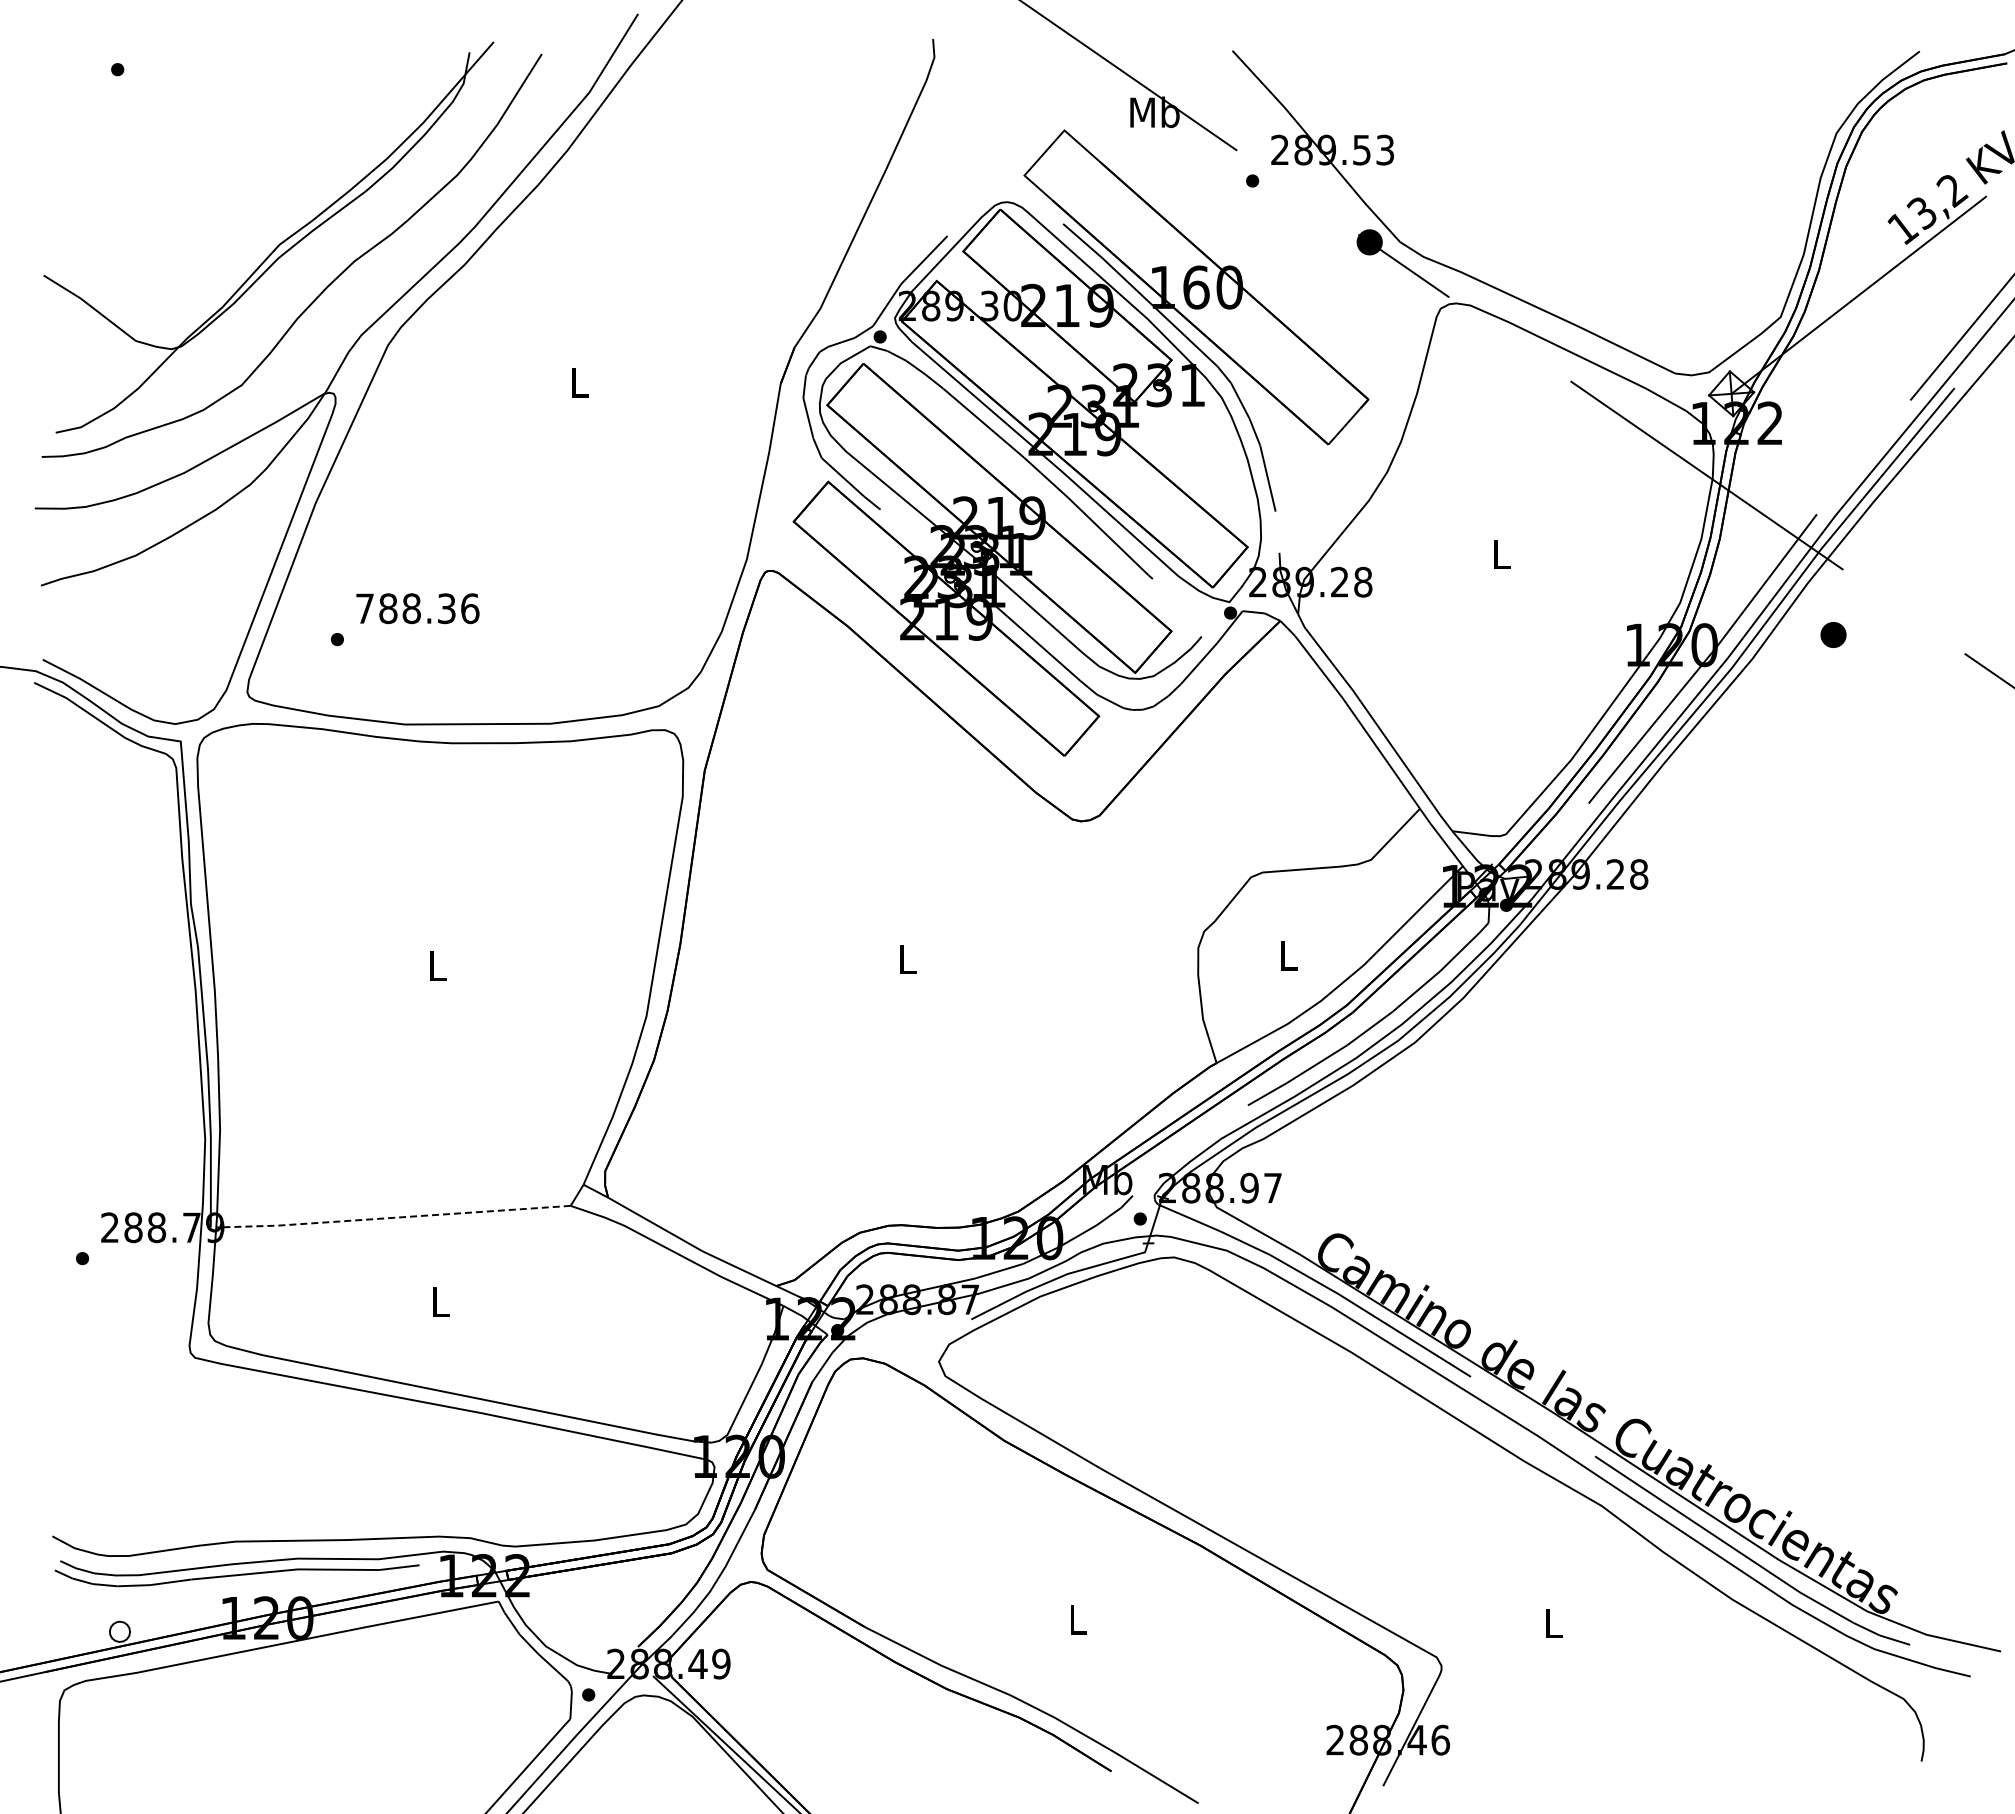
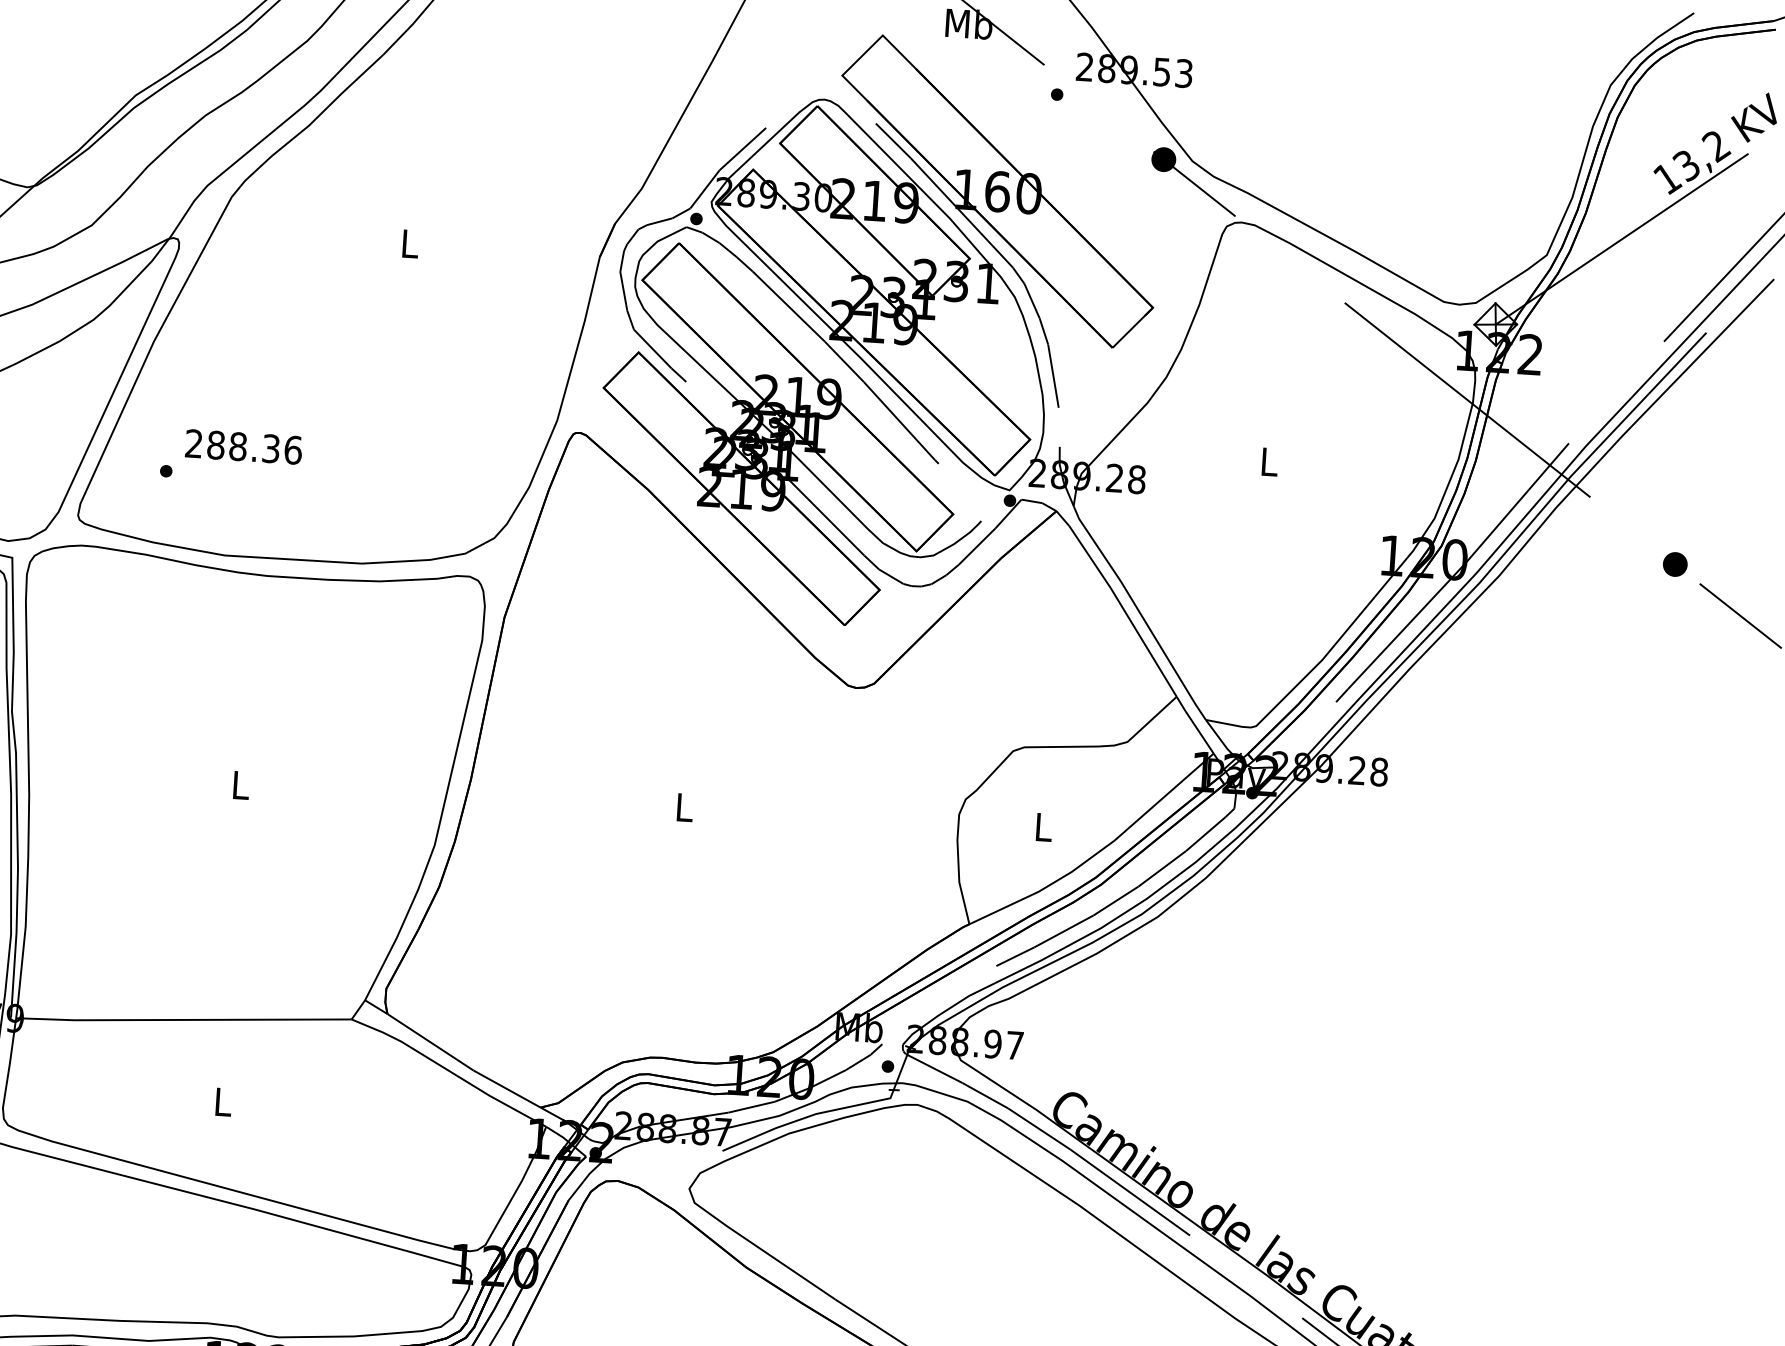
text: (364, 608) -> (193, 443), 788.36 -> 288.36
part: (1833, 634) -> (1675, 564), moved
line: (392, 1217) -> (182, 1019), dashed -> solid

